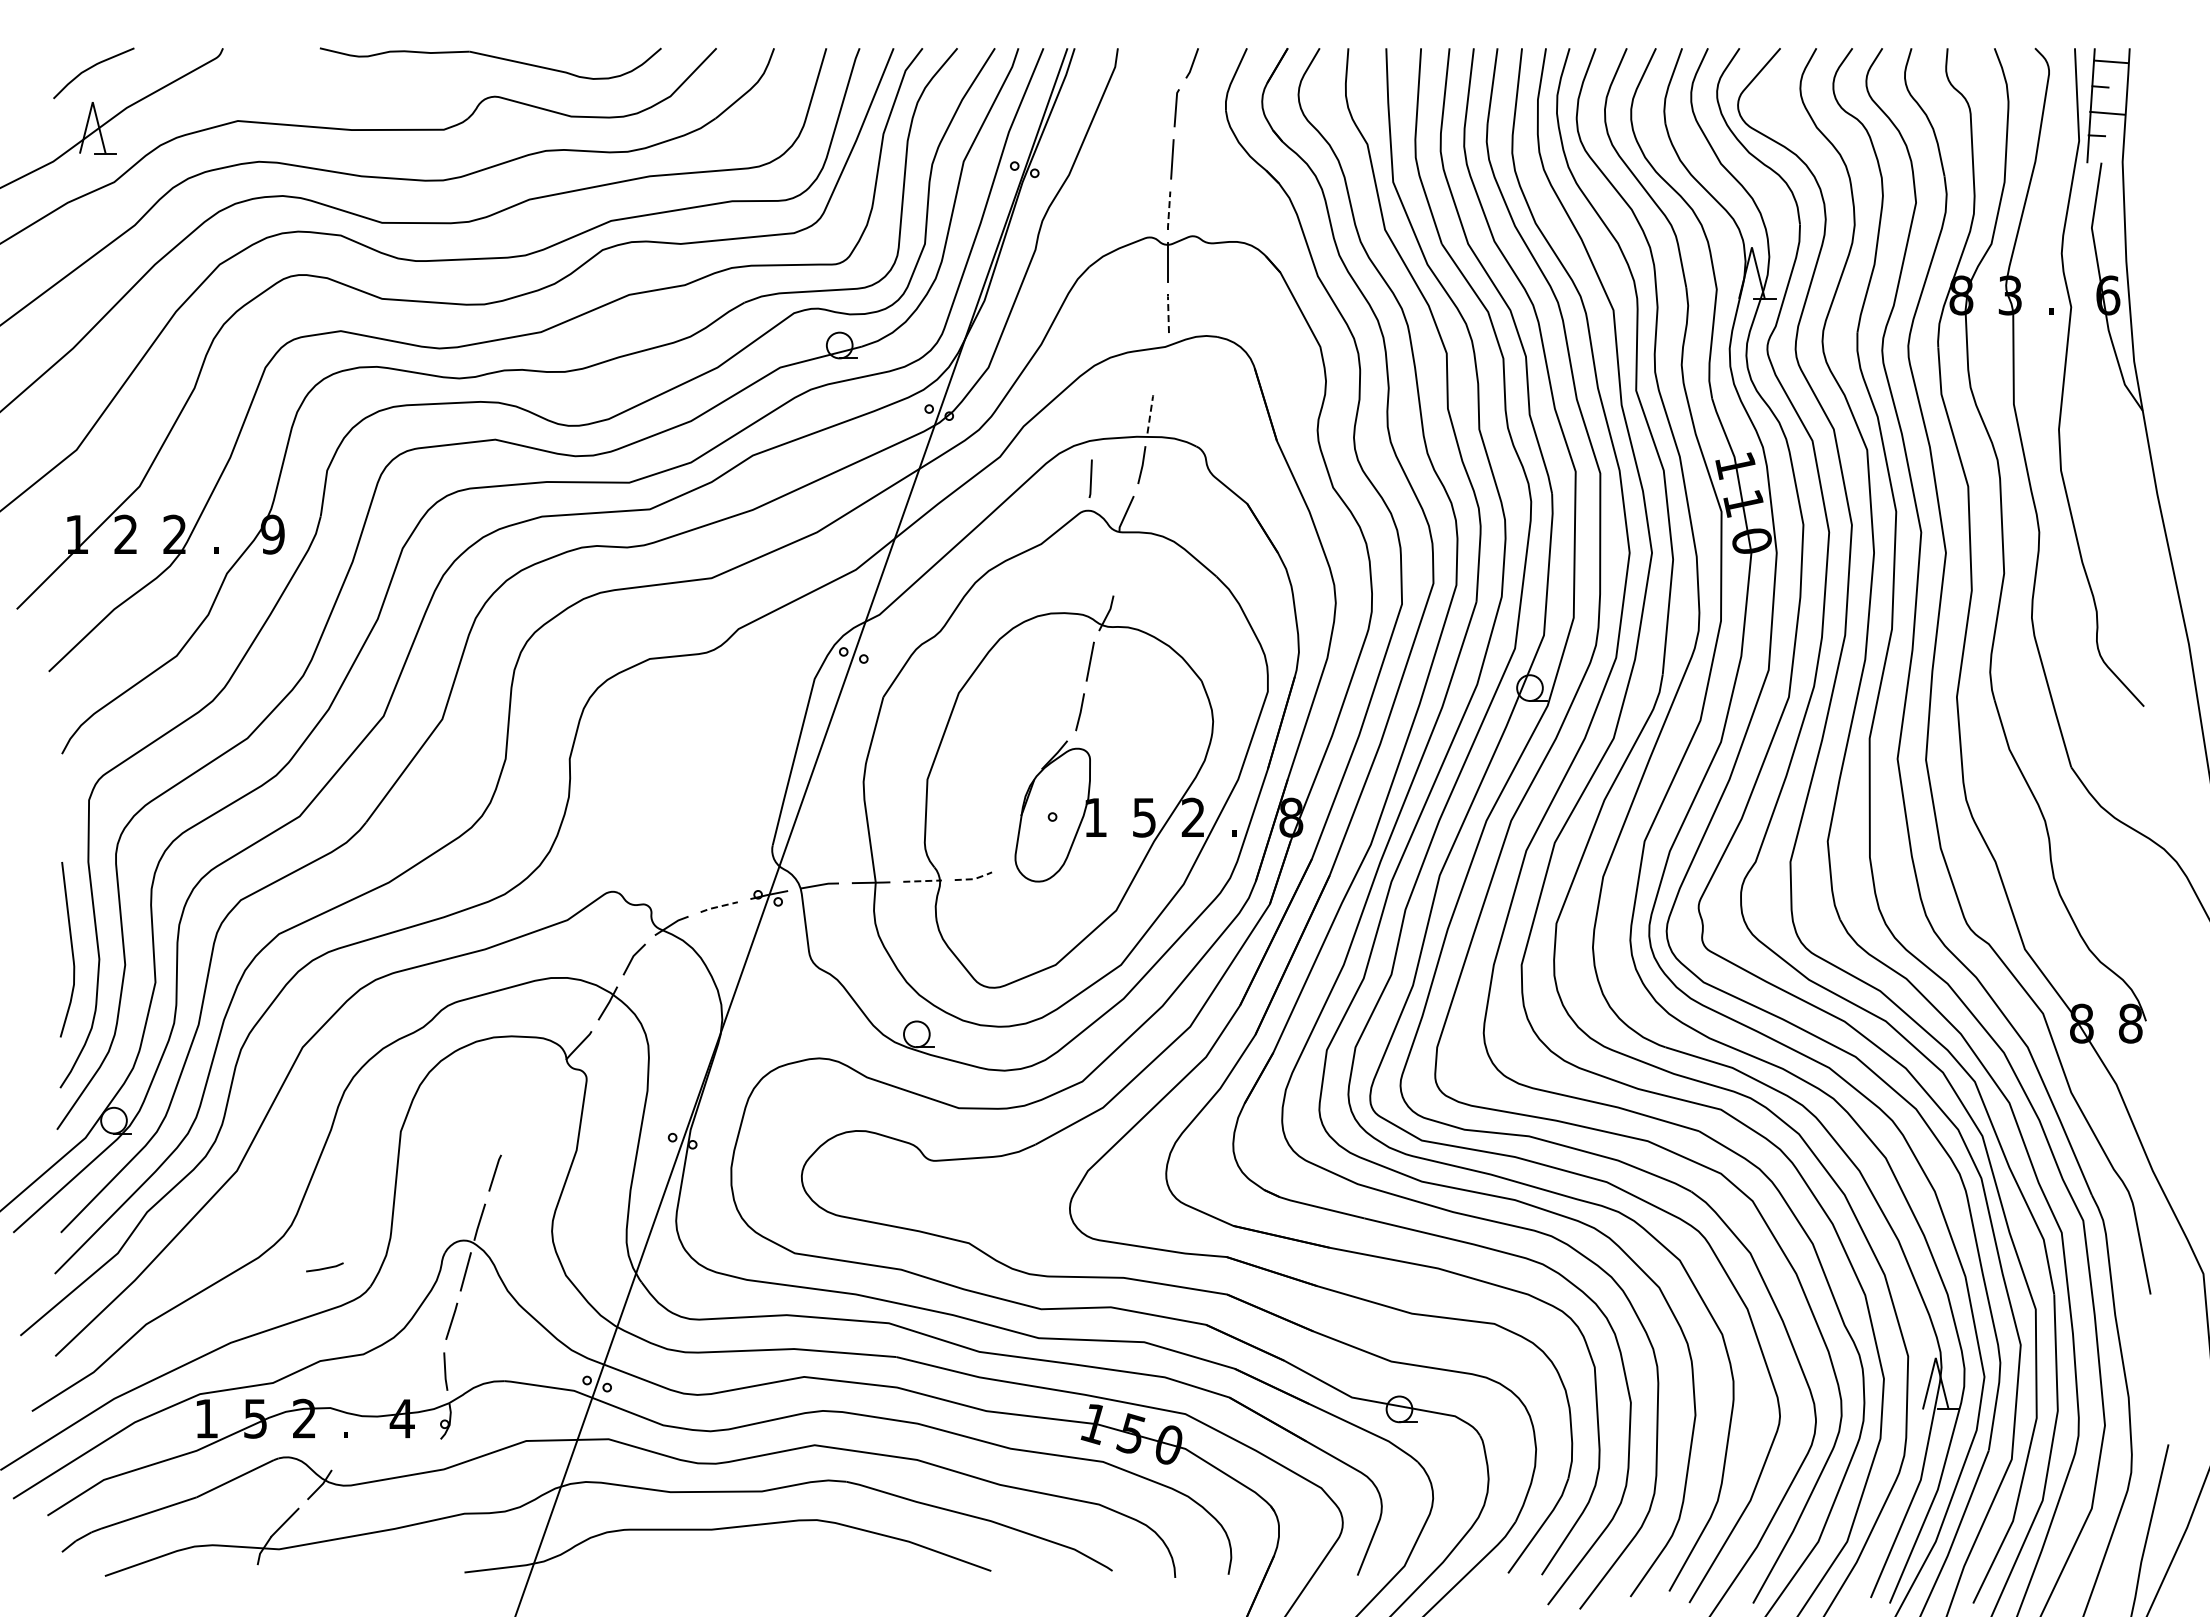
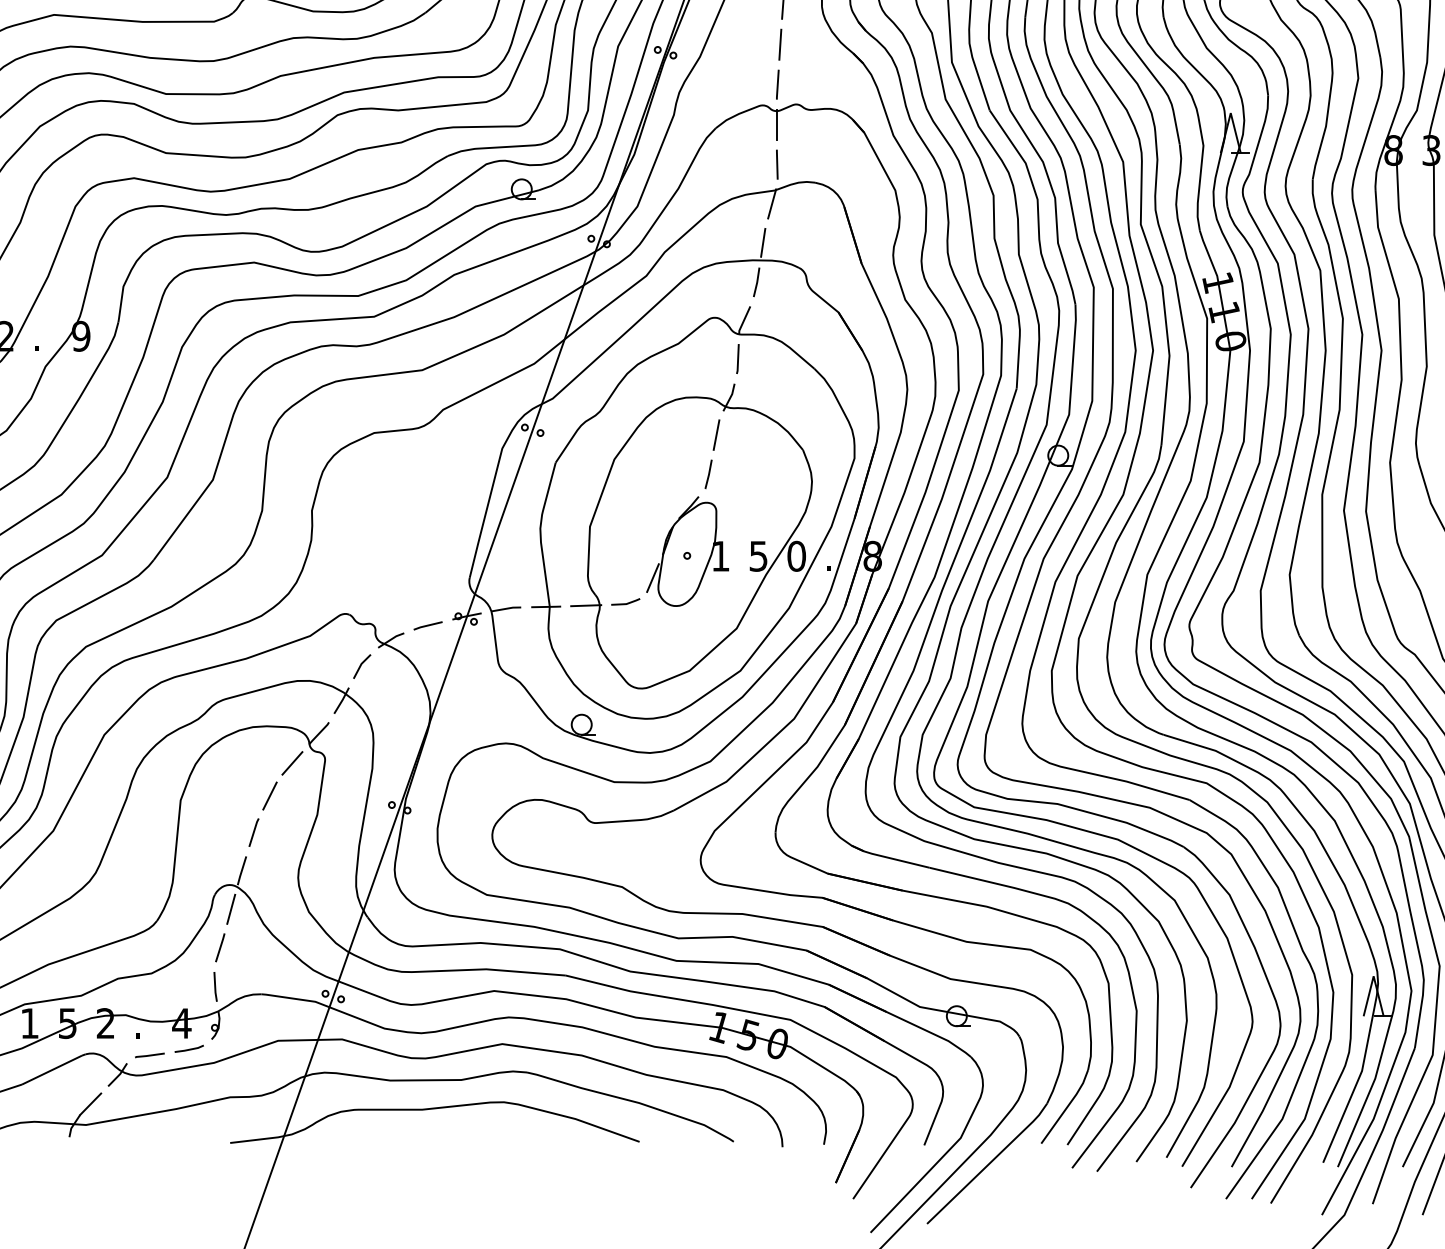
line: (1169, 210) -> (778, 84), dashed -> solid
line: (1168, 313) -> (777, 164), dashed -> solid
line: (1161, 363) -> (771, 203), added
line: (1150, 413) -> (763, 242), dashed -> solid
line: (1090, 478) -> (737, 358), moved
text: (1193, 817) -> (796, 556), 2 -> 0
line: (1008, 845) -> (652, 577), added
line: (974, 879) -> (626, 604), dashed -> solid
line: (923, 881) -> (586, 605), dashed -> solid
line: (718, 906) -> (427, 625), dashed -> solid
line: (544, 1083) -> (292, 762), added
line: (515, 1125) -> (269, 795), added
line: (324, 1267) -> (188, 1048), moved
line: (361, 1459) -> (150, 1055), added

